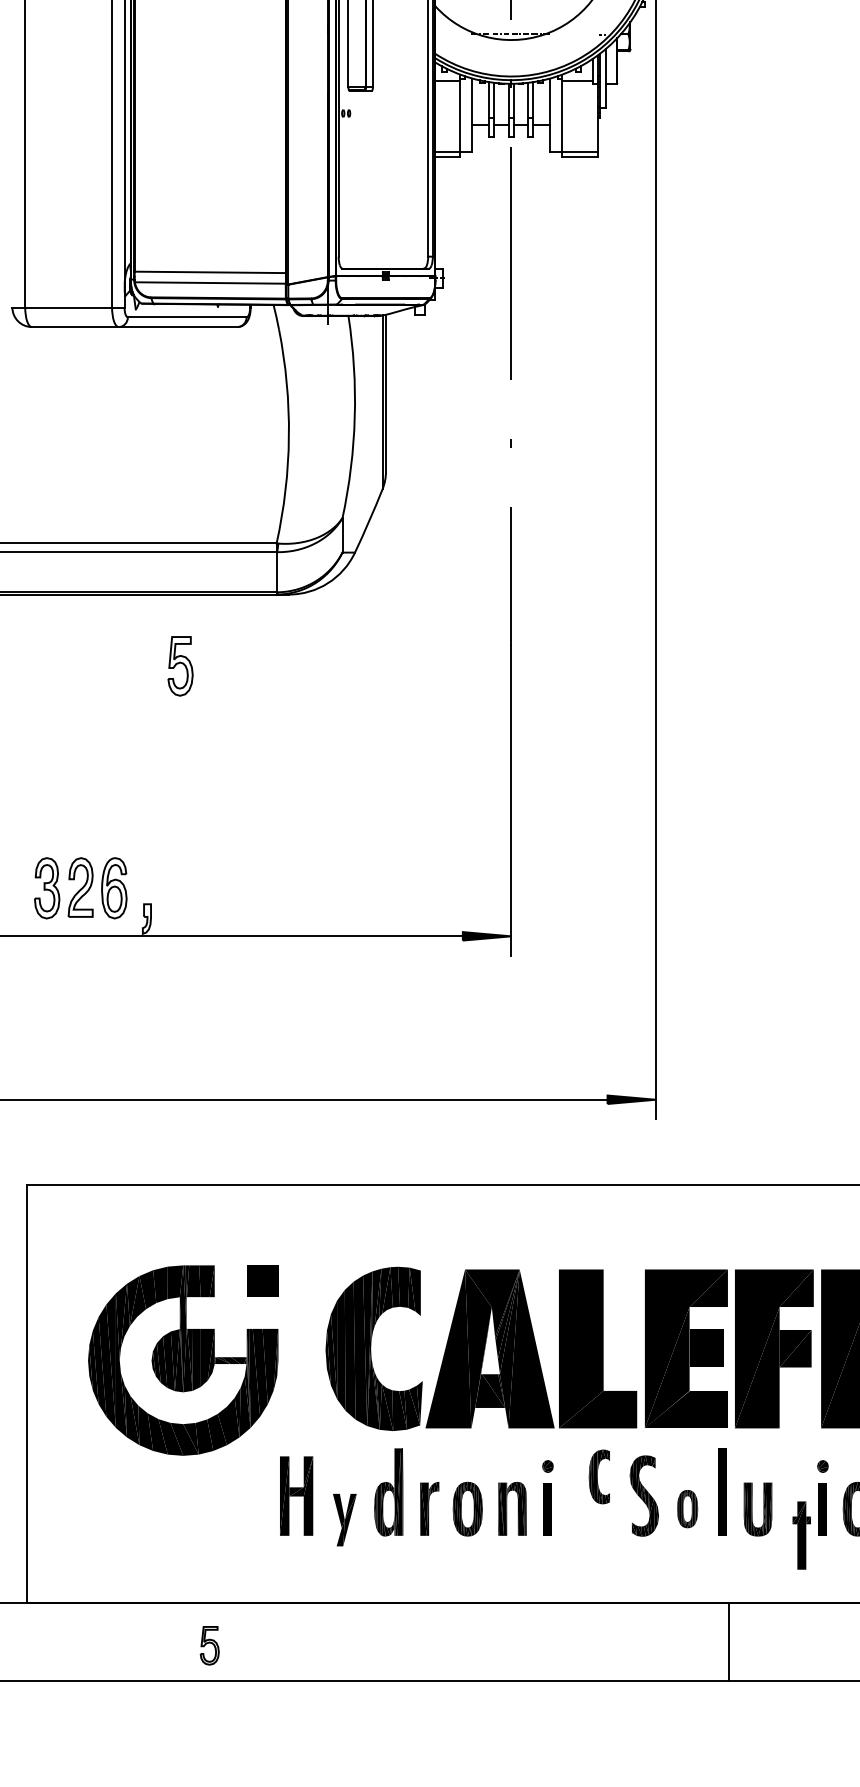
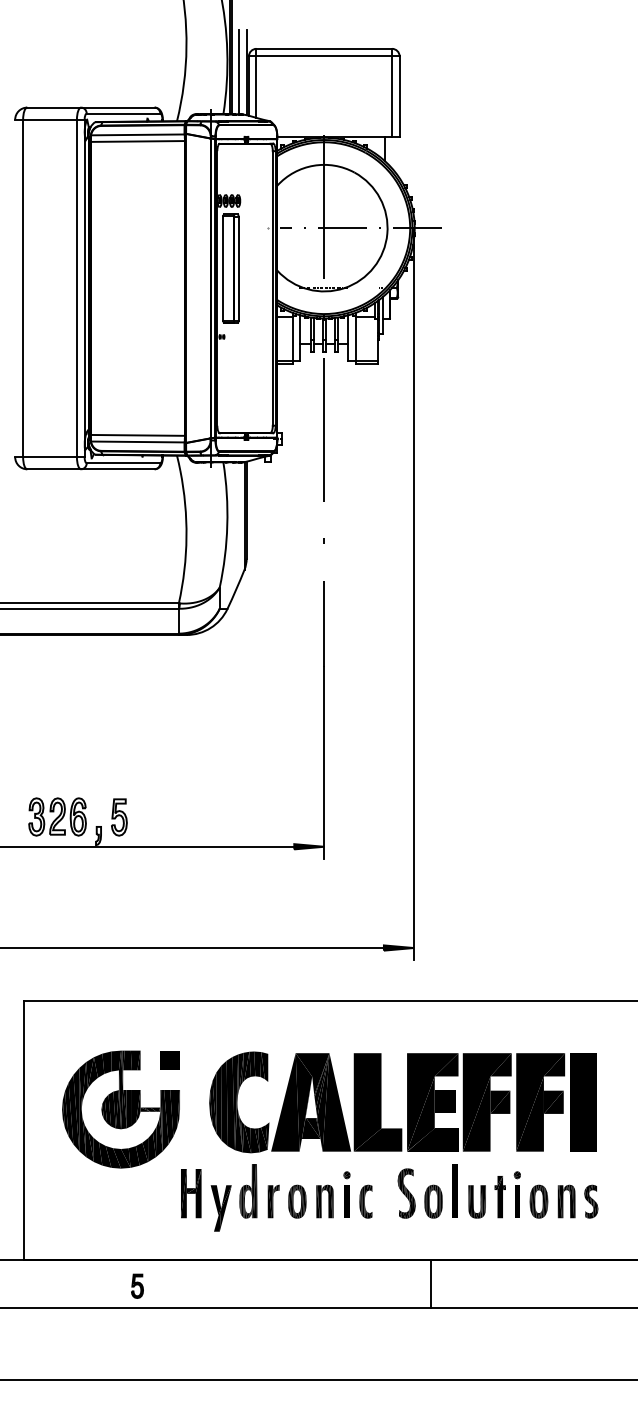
part: (180, 666) -> (119, 817), moved
part: (598, 1476) -> (365, 1201), moved
part: (687, 1508) -> (433, 1201), size x1.43
part: (343, 1520) -> (220, 1208), size x1.43
part: (800, 1536) -> (499, 1197), moved
line: (729, 1641) -> (431, 1283), moved

